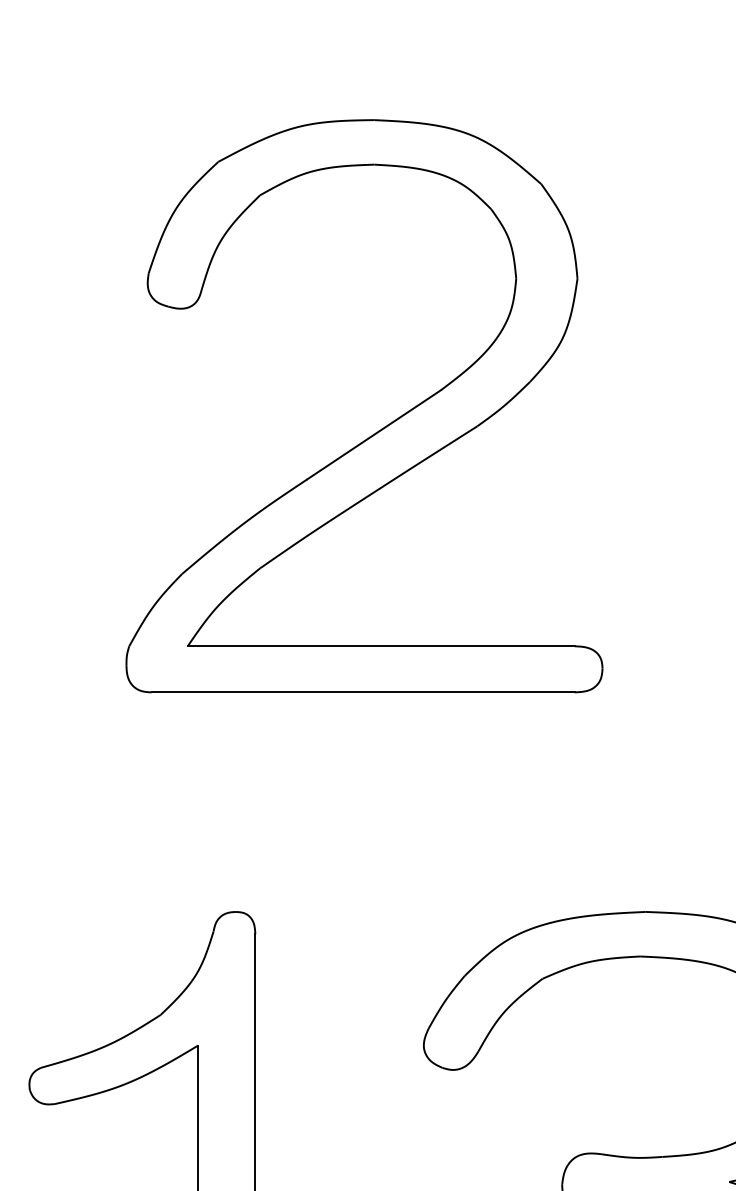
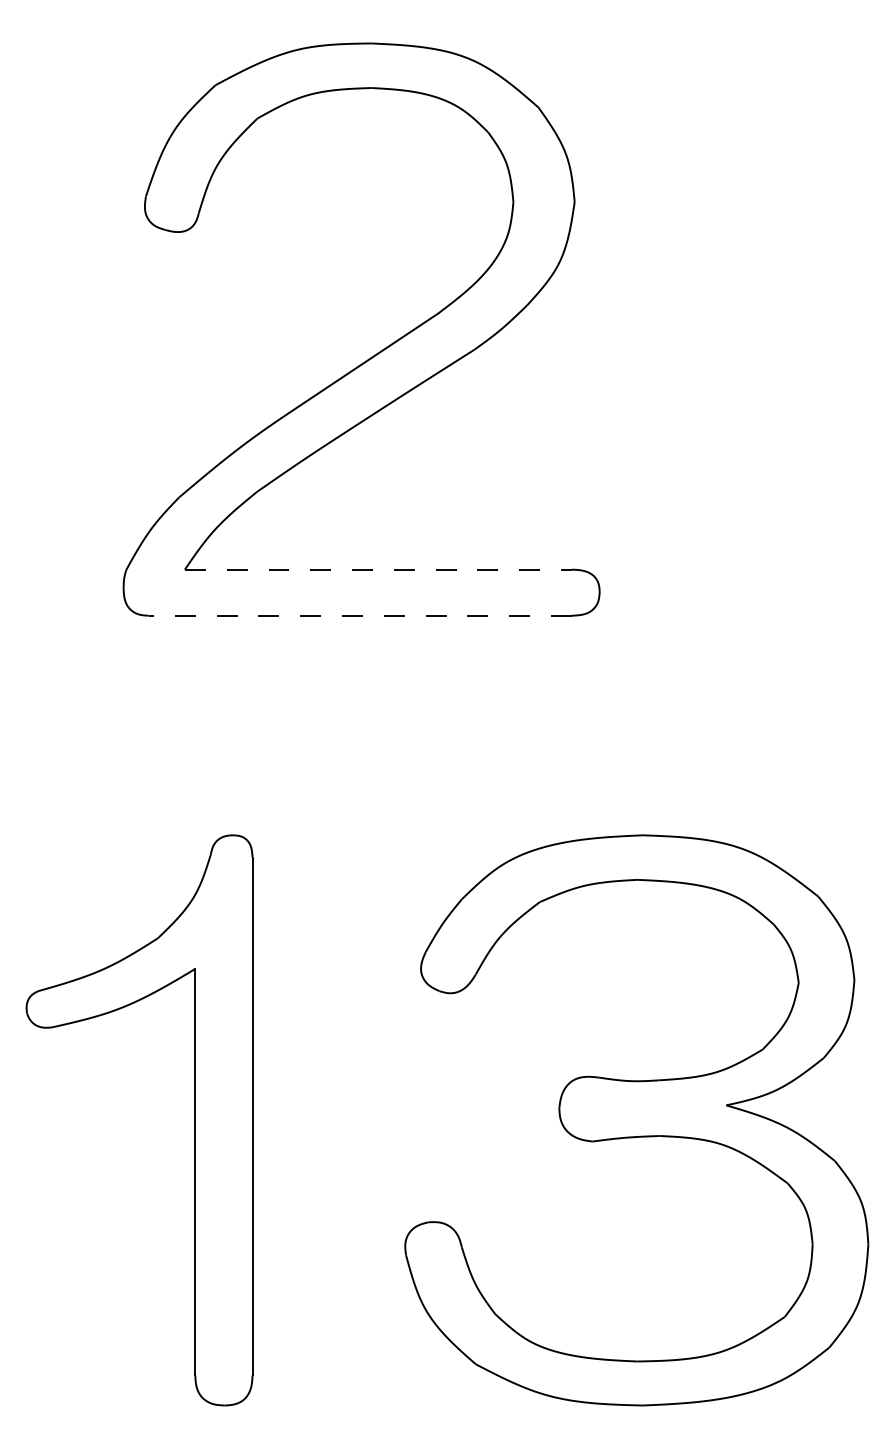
line: (381, 646) -> (378, 569), solid -> dashed
line: (363, 692) -> (360, 615), solid -> dashed

